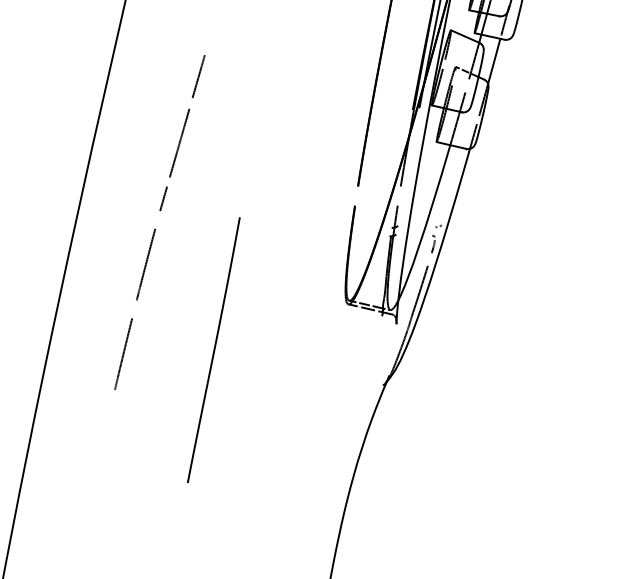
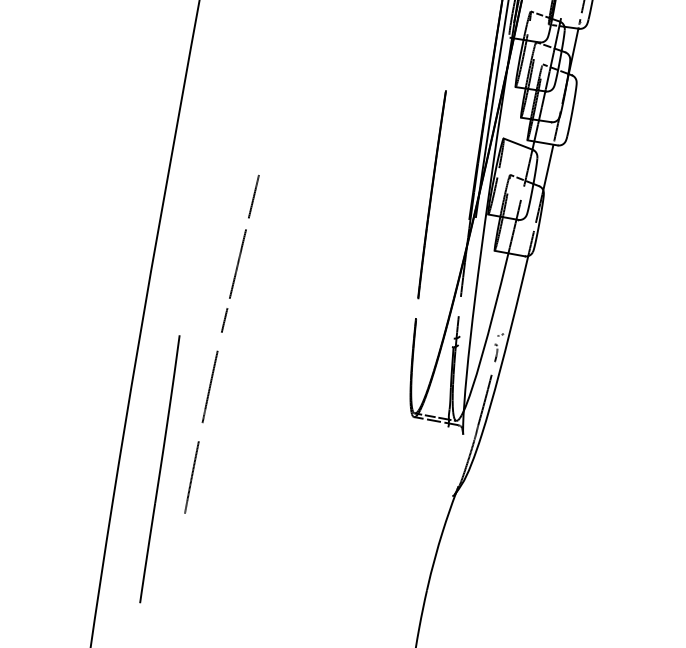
line: (213, 350) -> (159, 469), moved

